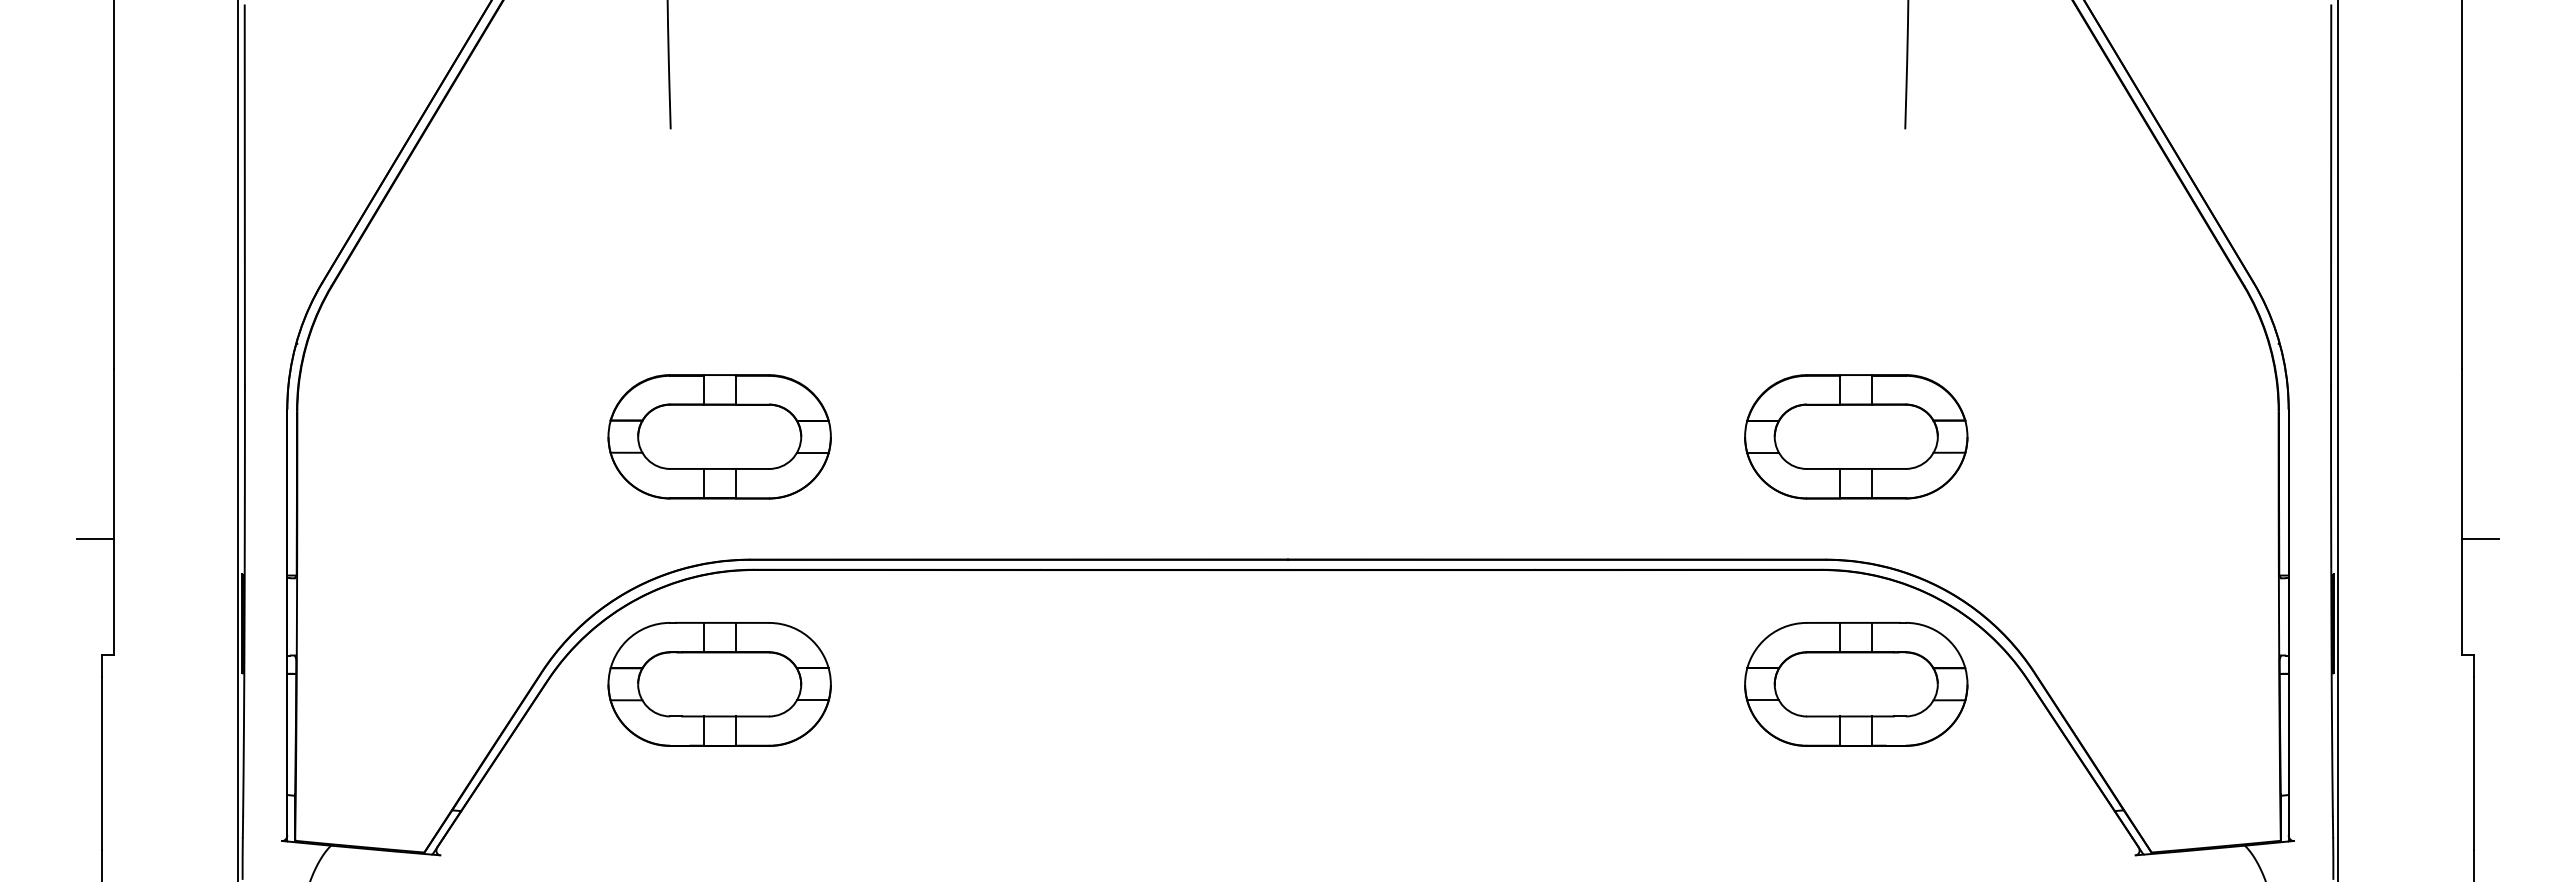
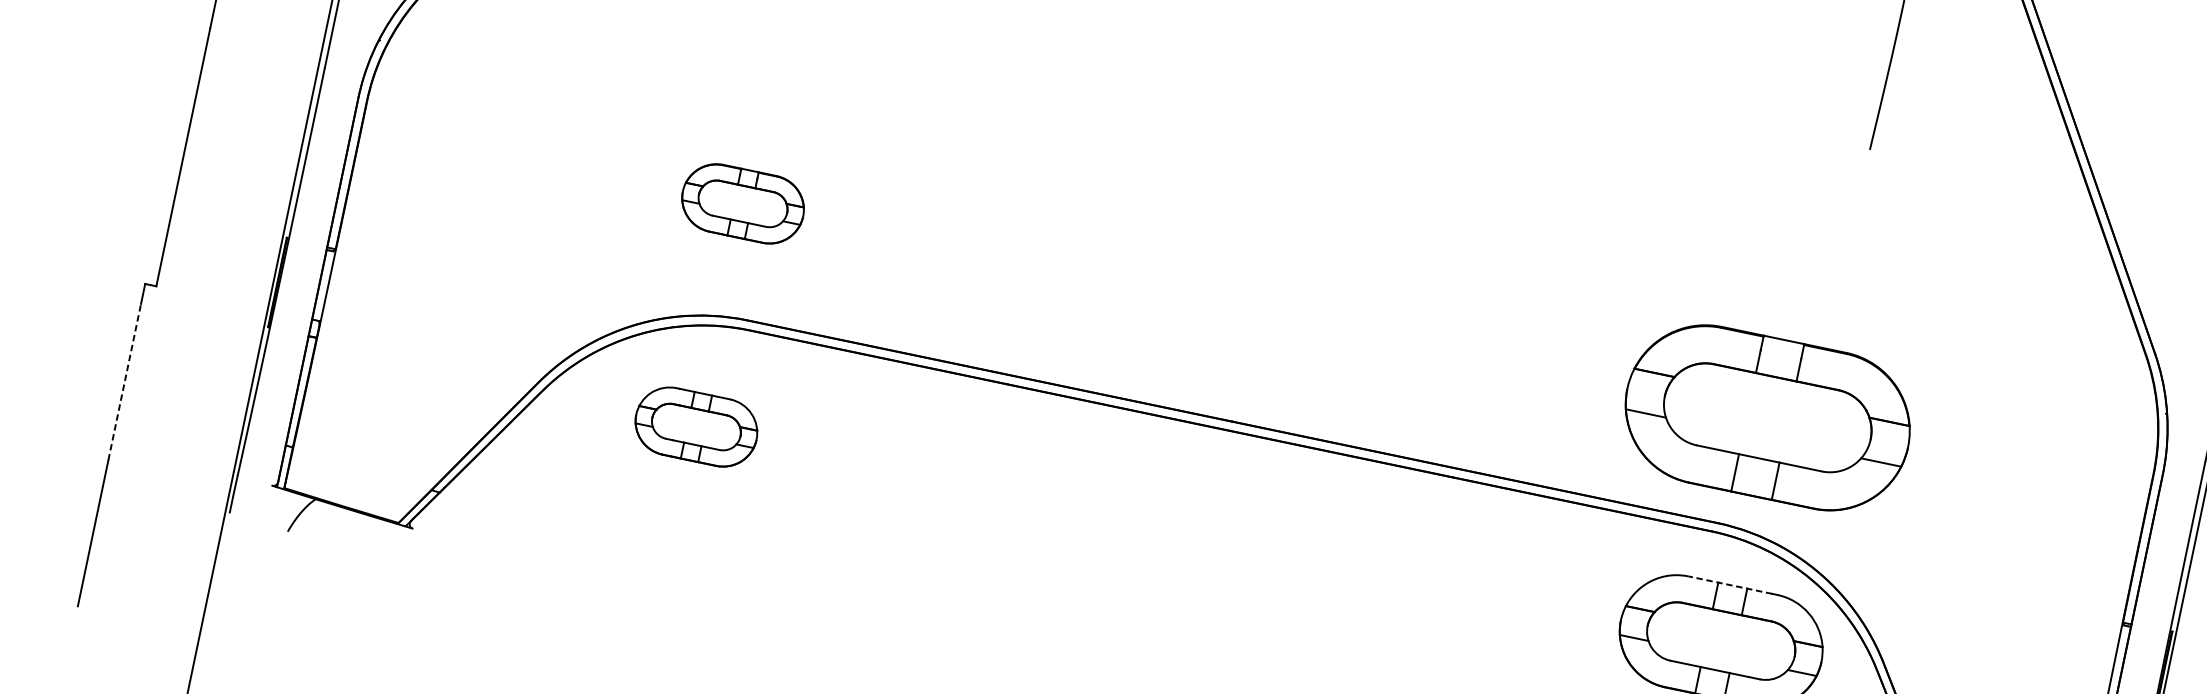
part: (719, 436) -> (743, 203), size x0.6
part: (1856, 436) -> (1768, 417), size x1.4
line: (95, 539) -> (161, 178), removed
line: (1853, 622) -> (1730, 584), solid -> dashed
part: (719, 684) -> (696, 427), size x0.6
line: (101, 763) -> (124, 381), solid -> dashed

